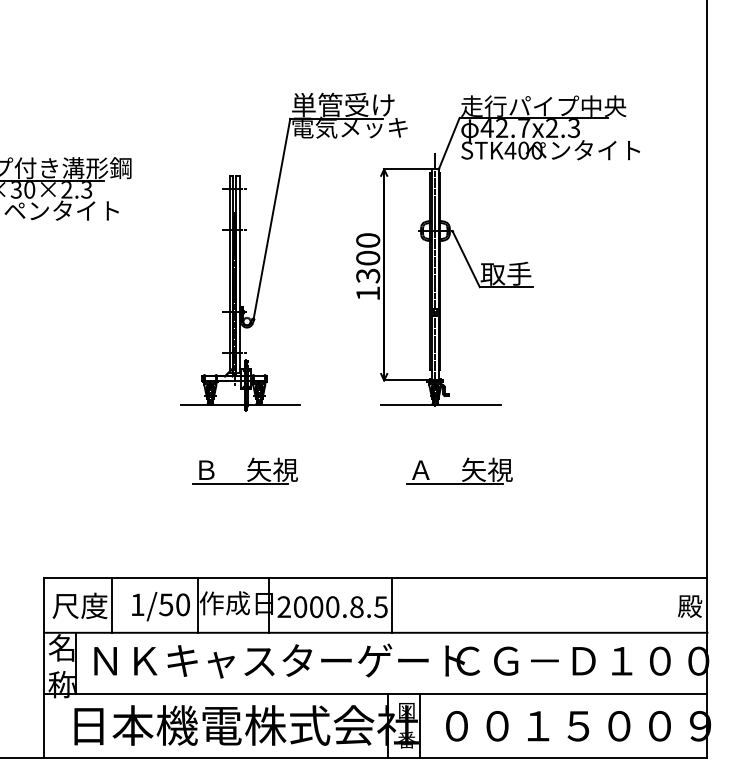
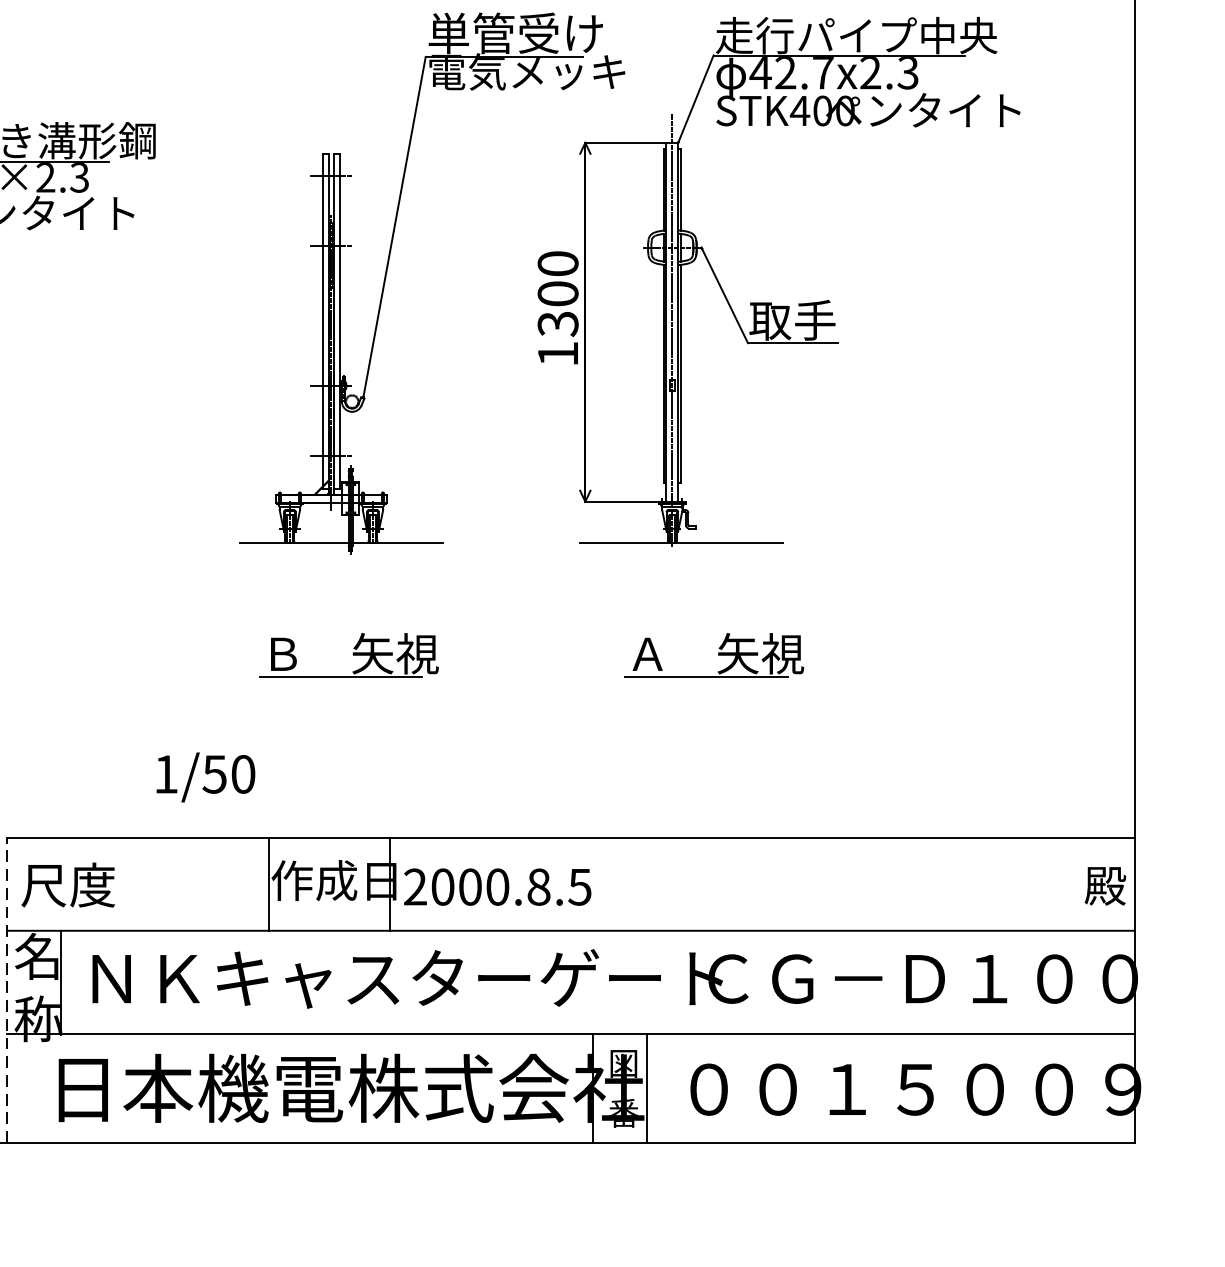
line: (111, 605) -> (121, 884), removed
line: (392, 605) -> (599, 884), removed
text: (160, 606) -> (205, 777), moved
line: (44, 667) -> (7, 989), solid -> dashed

